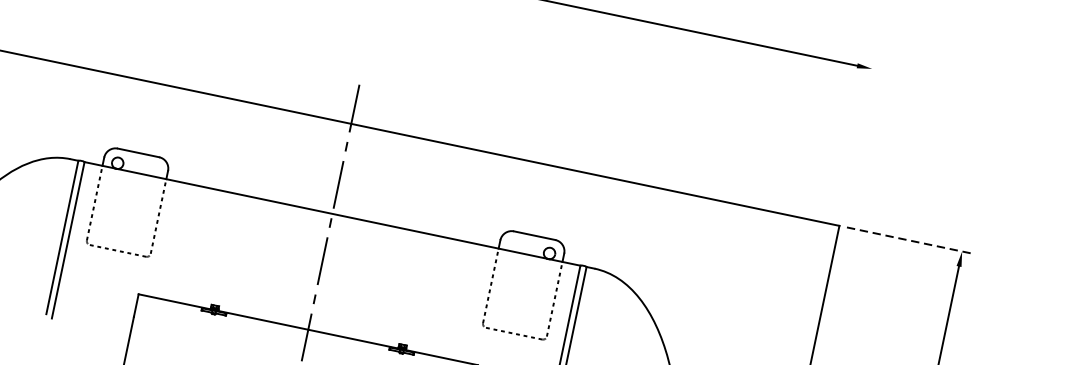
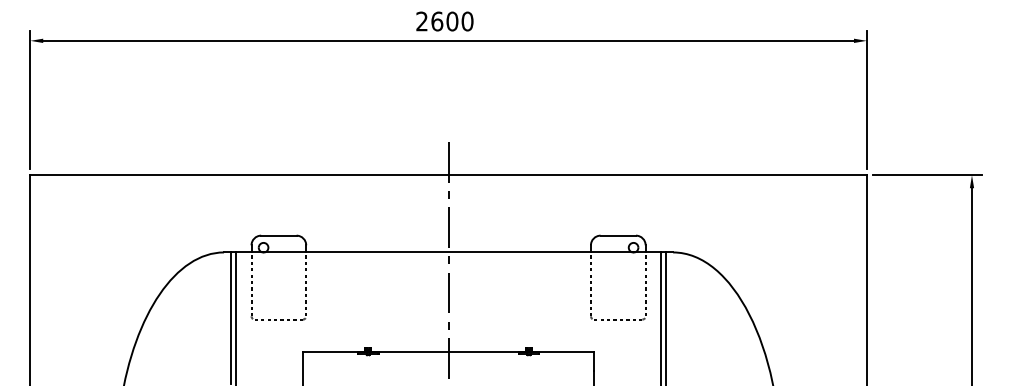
line: (857, 137) -> (866, 99), added
line: (910, 240) -> (927, 175), dashed -> solid

